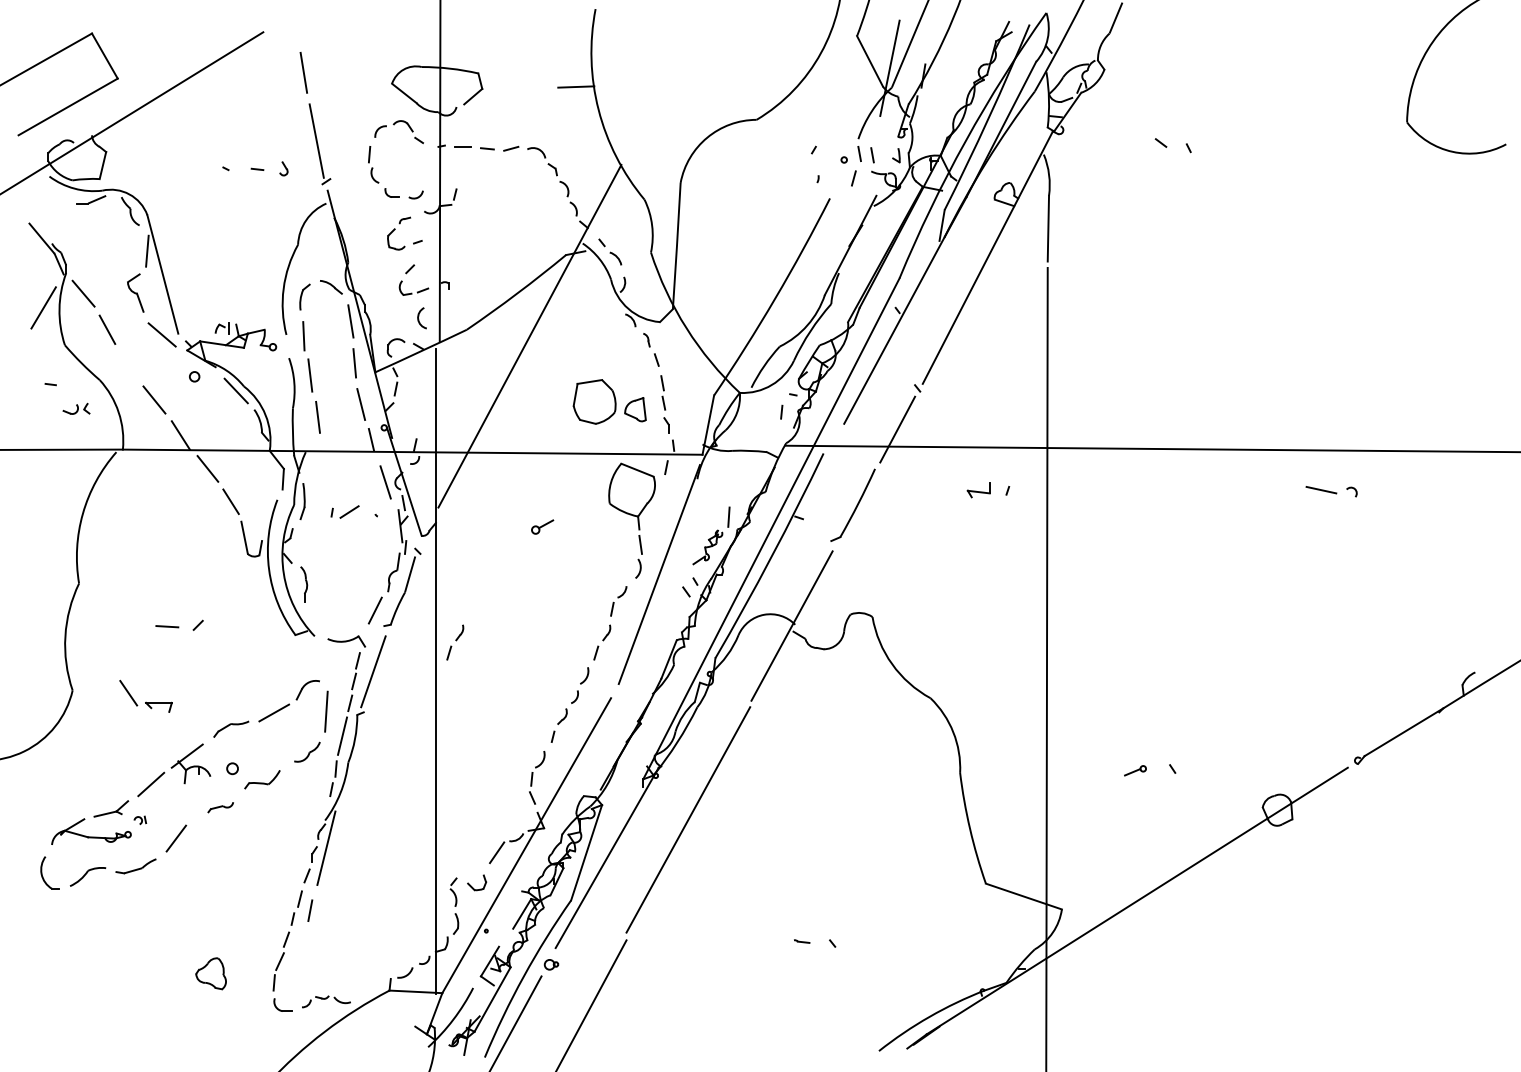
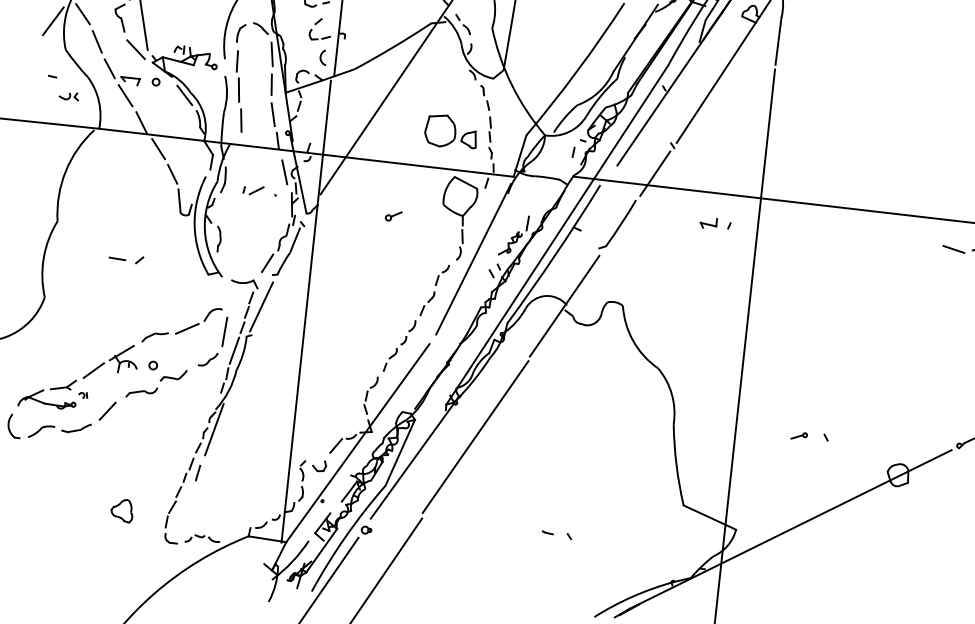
part: (455, 642) -> (322, 292), removed
part: (146, 701) -> (121, 76), moved
part: (220, 807) -> (141, 392), size x1.67

